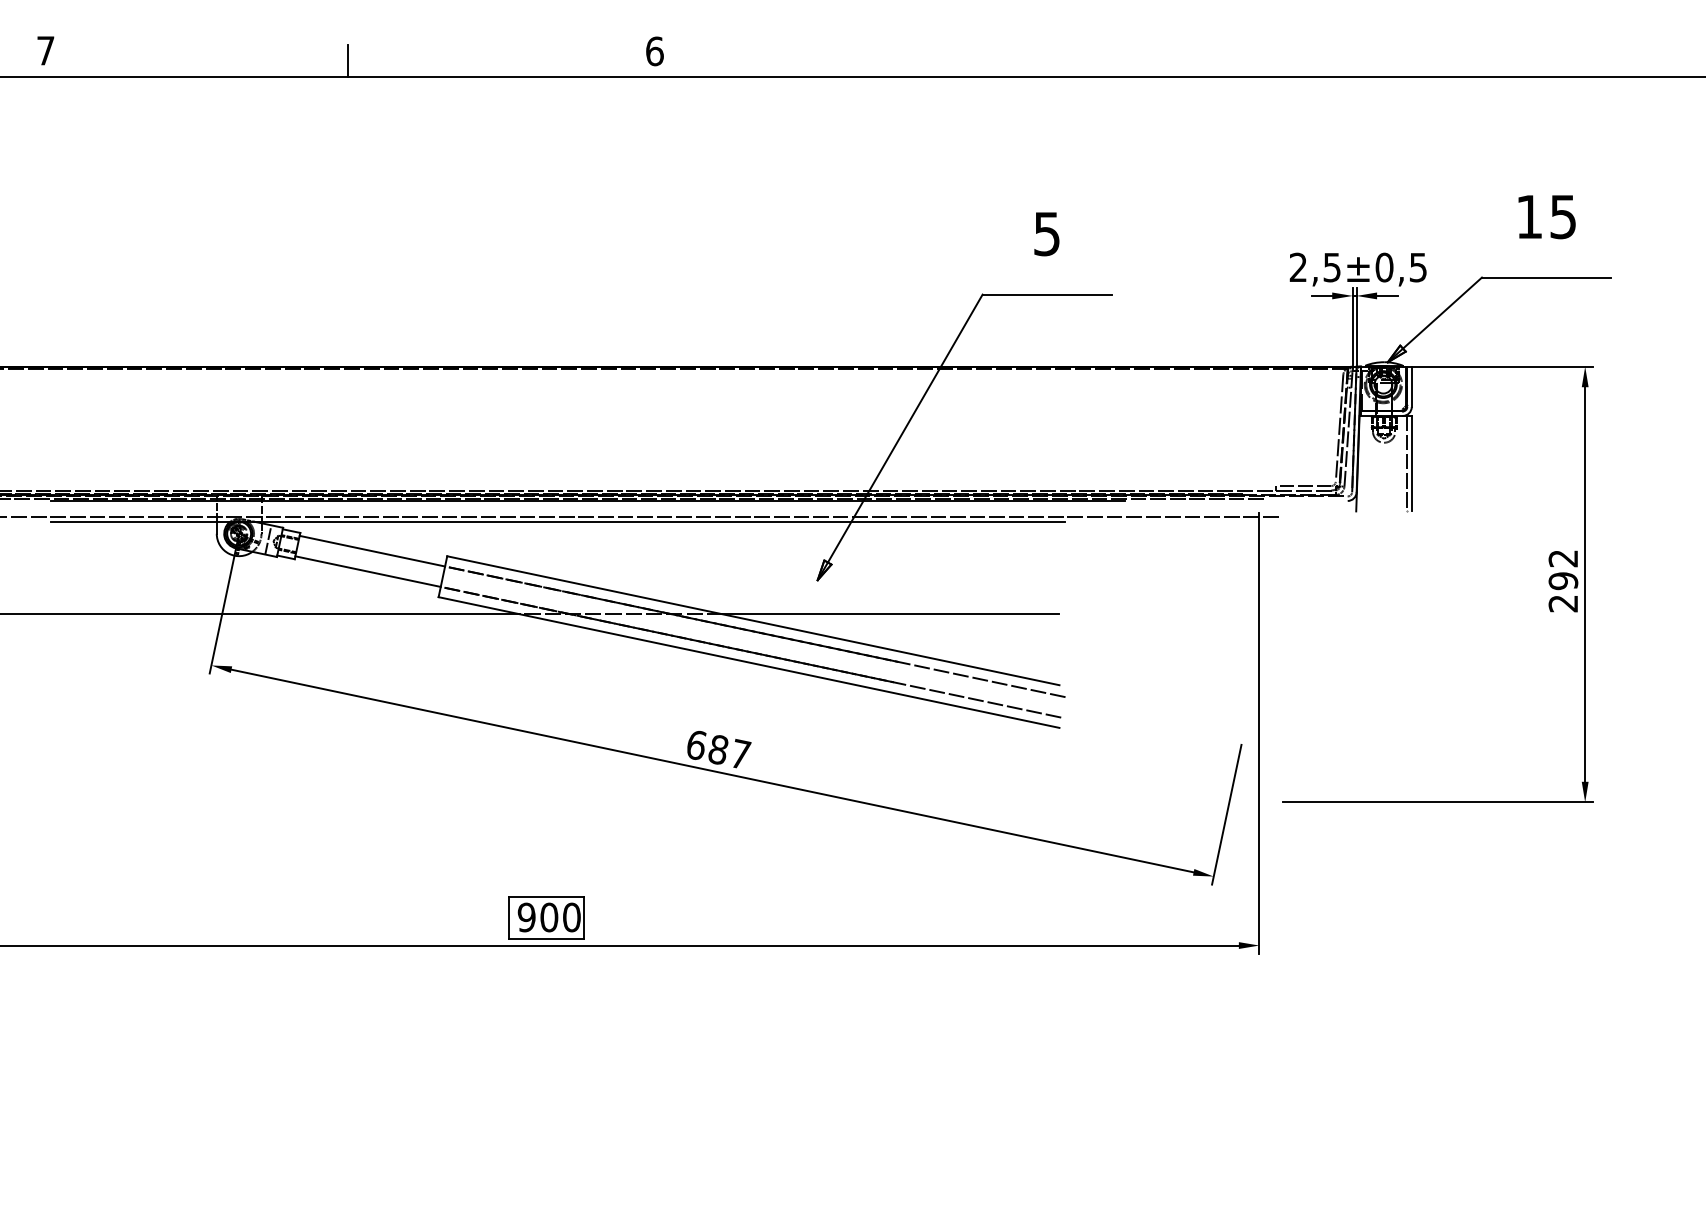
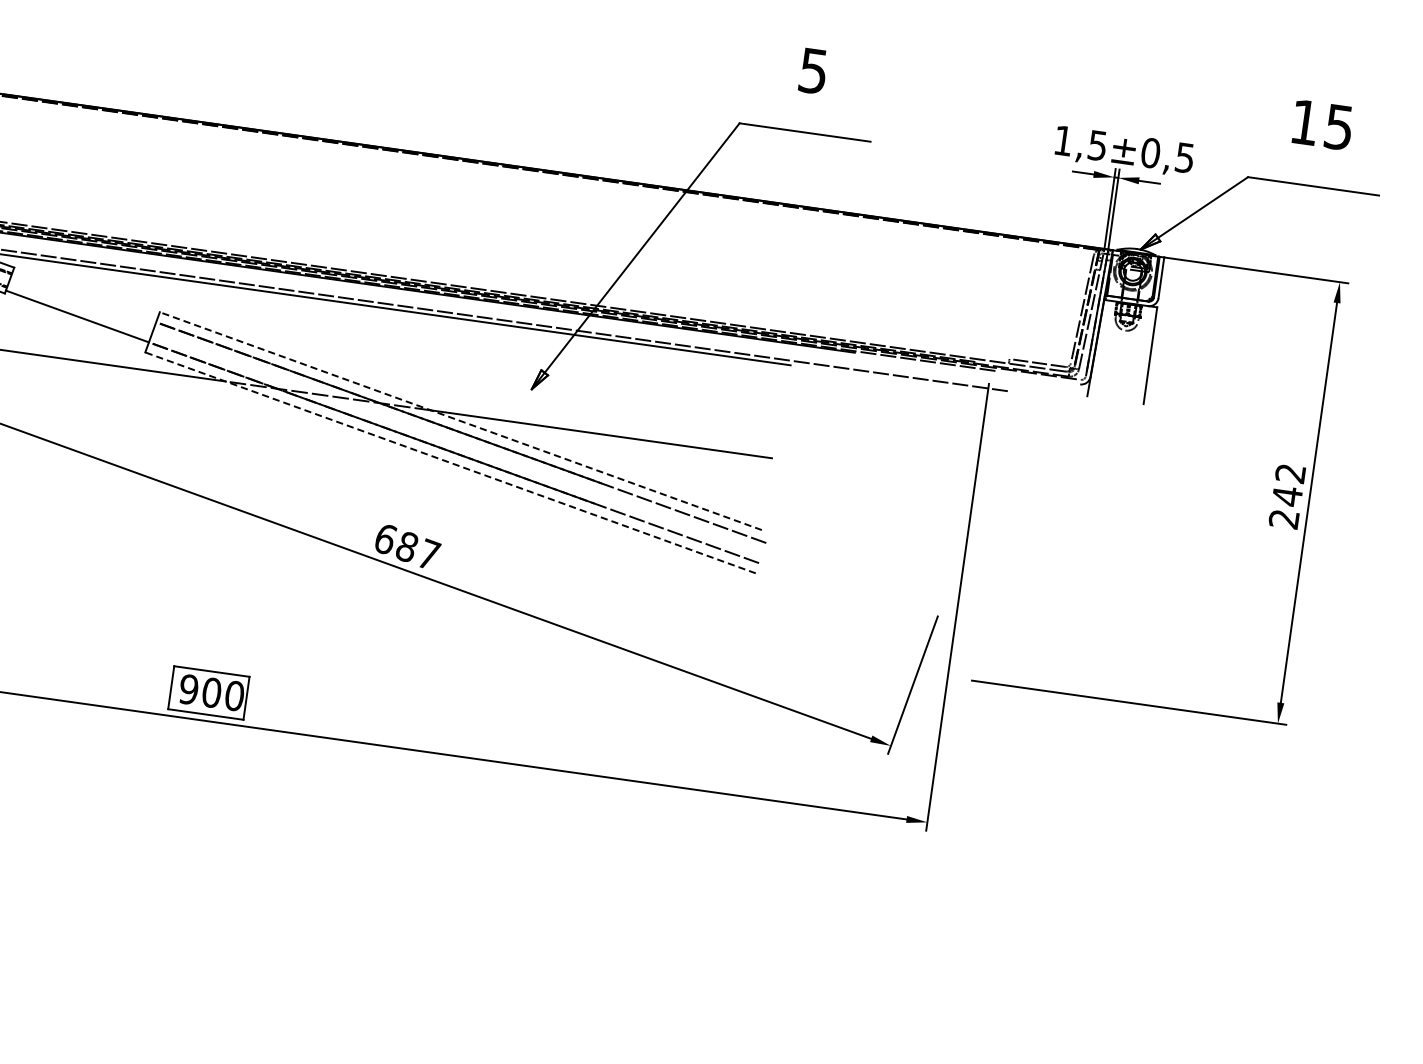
text: (1297, 266) -> (1062, 139), 2,5 -> 1,5
line: (1407, 463) -> (1146, 354), removed
line: (372, 550) -> (84, 295), removed
text: (1563, 580) -> (1287, 495), 292 -> 242
line: (753, 620) -> (461, 420), solid -> dashed
line: (748, 662) -> (449, 462), solid -> dashed

